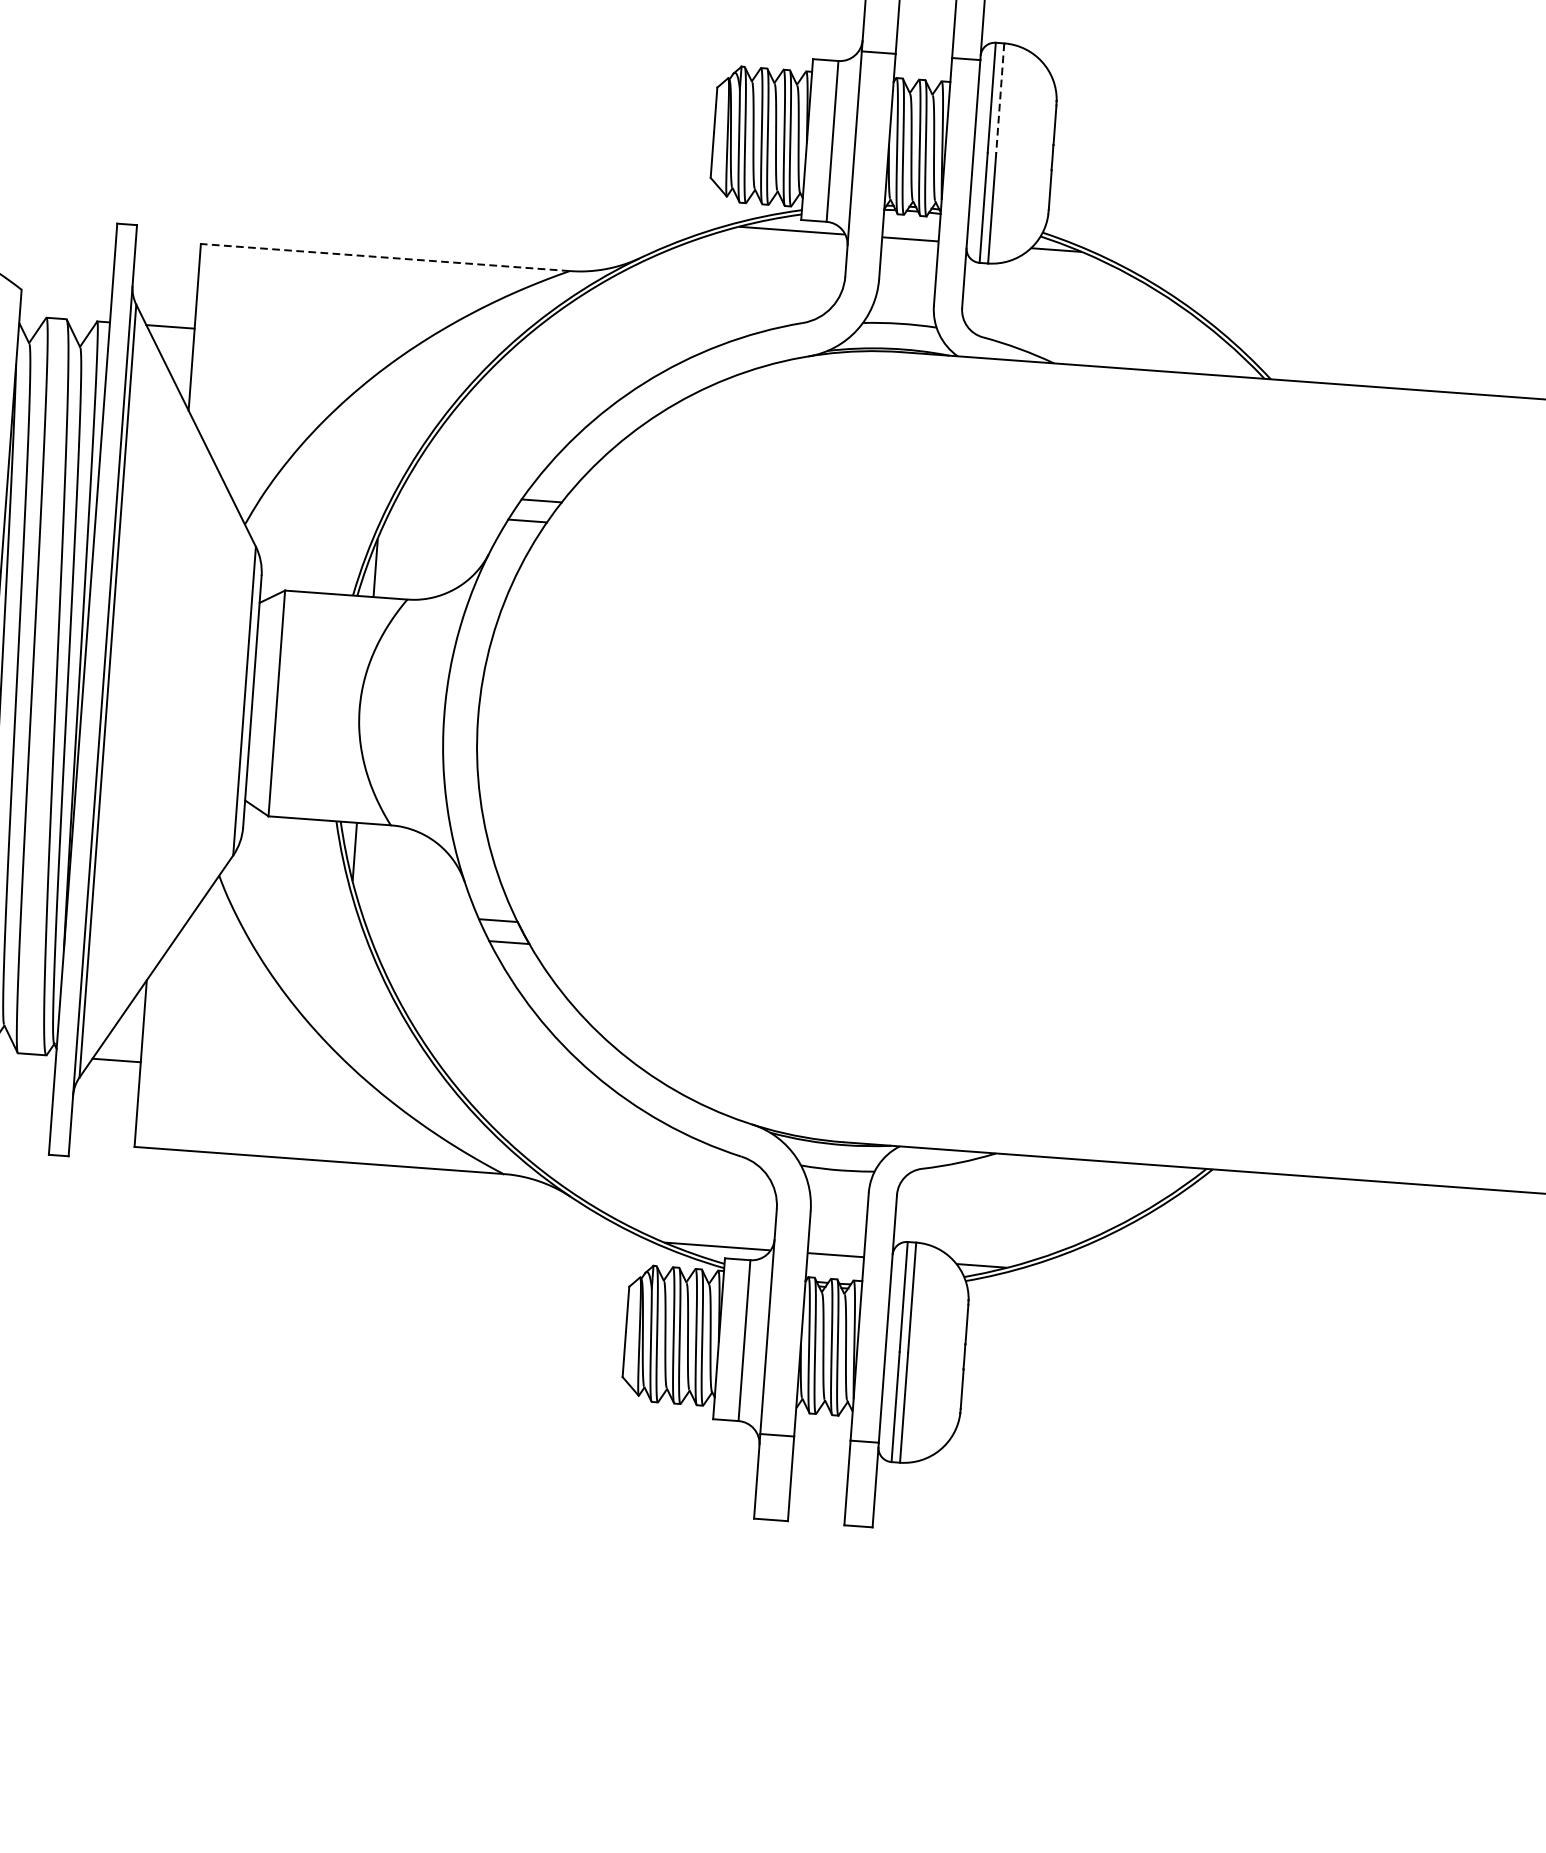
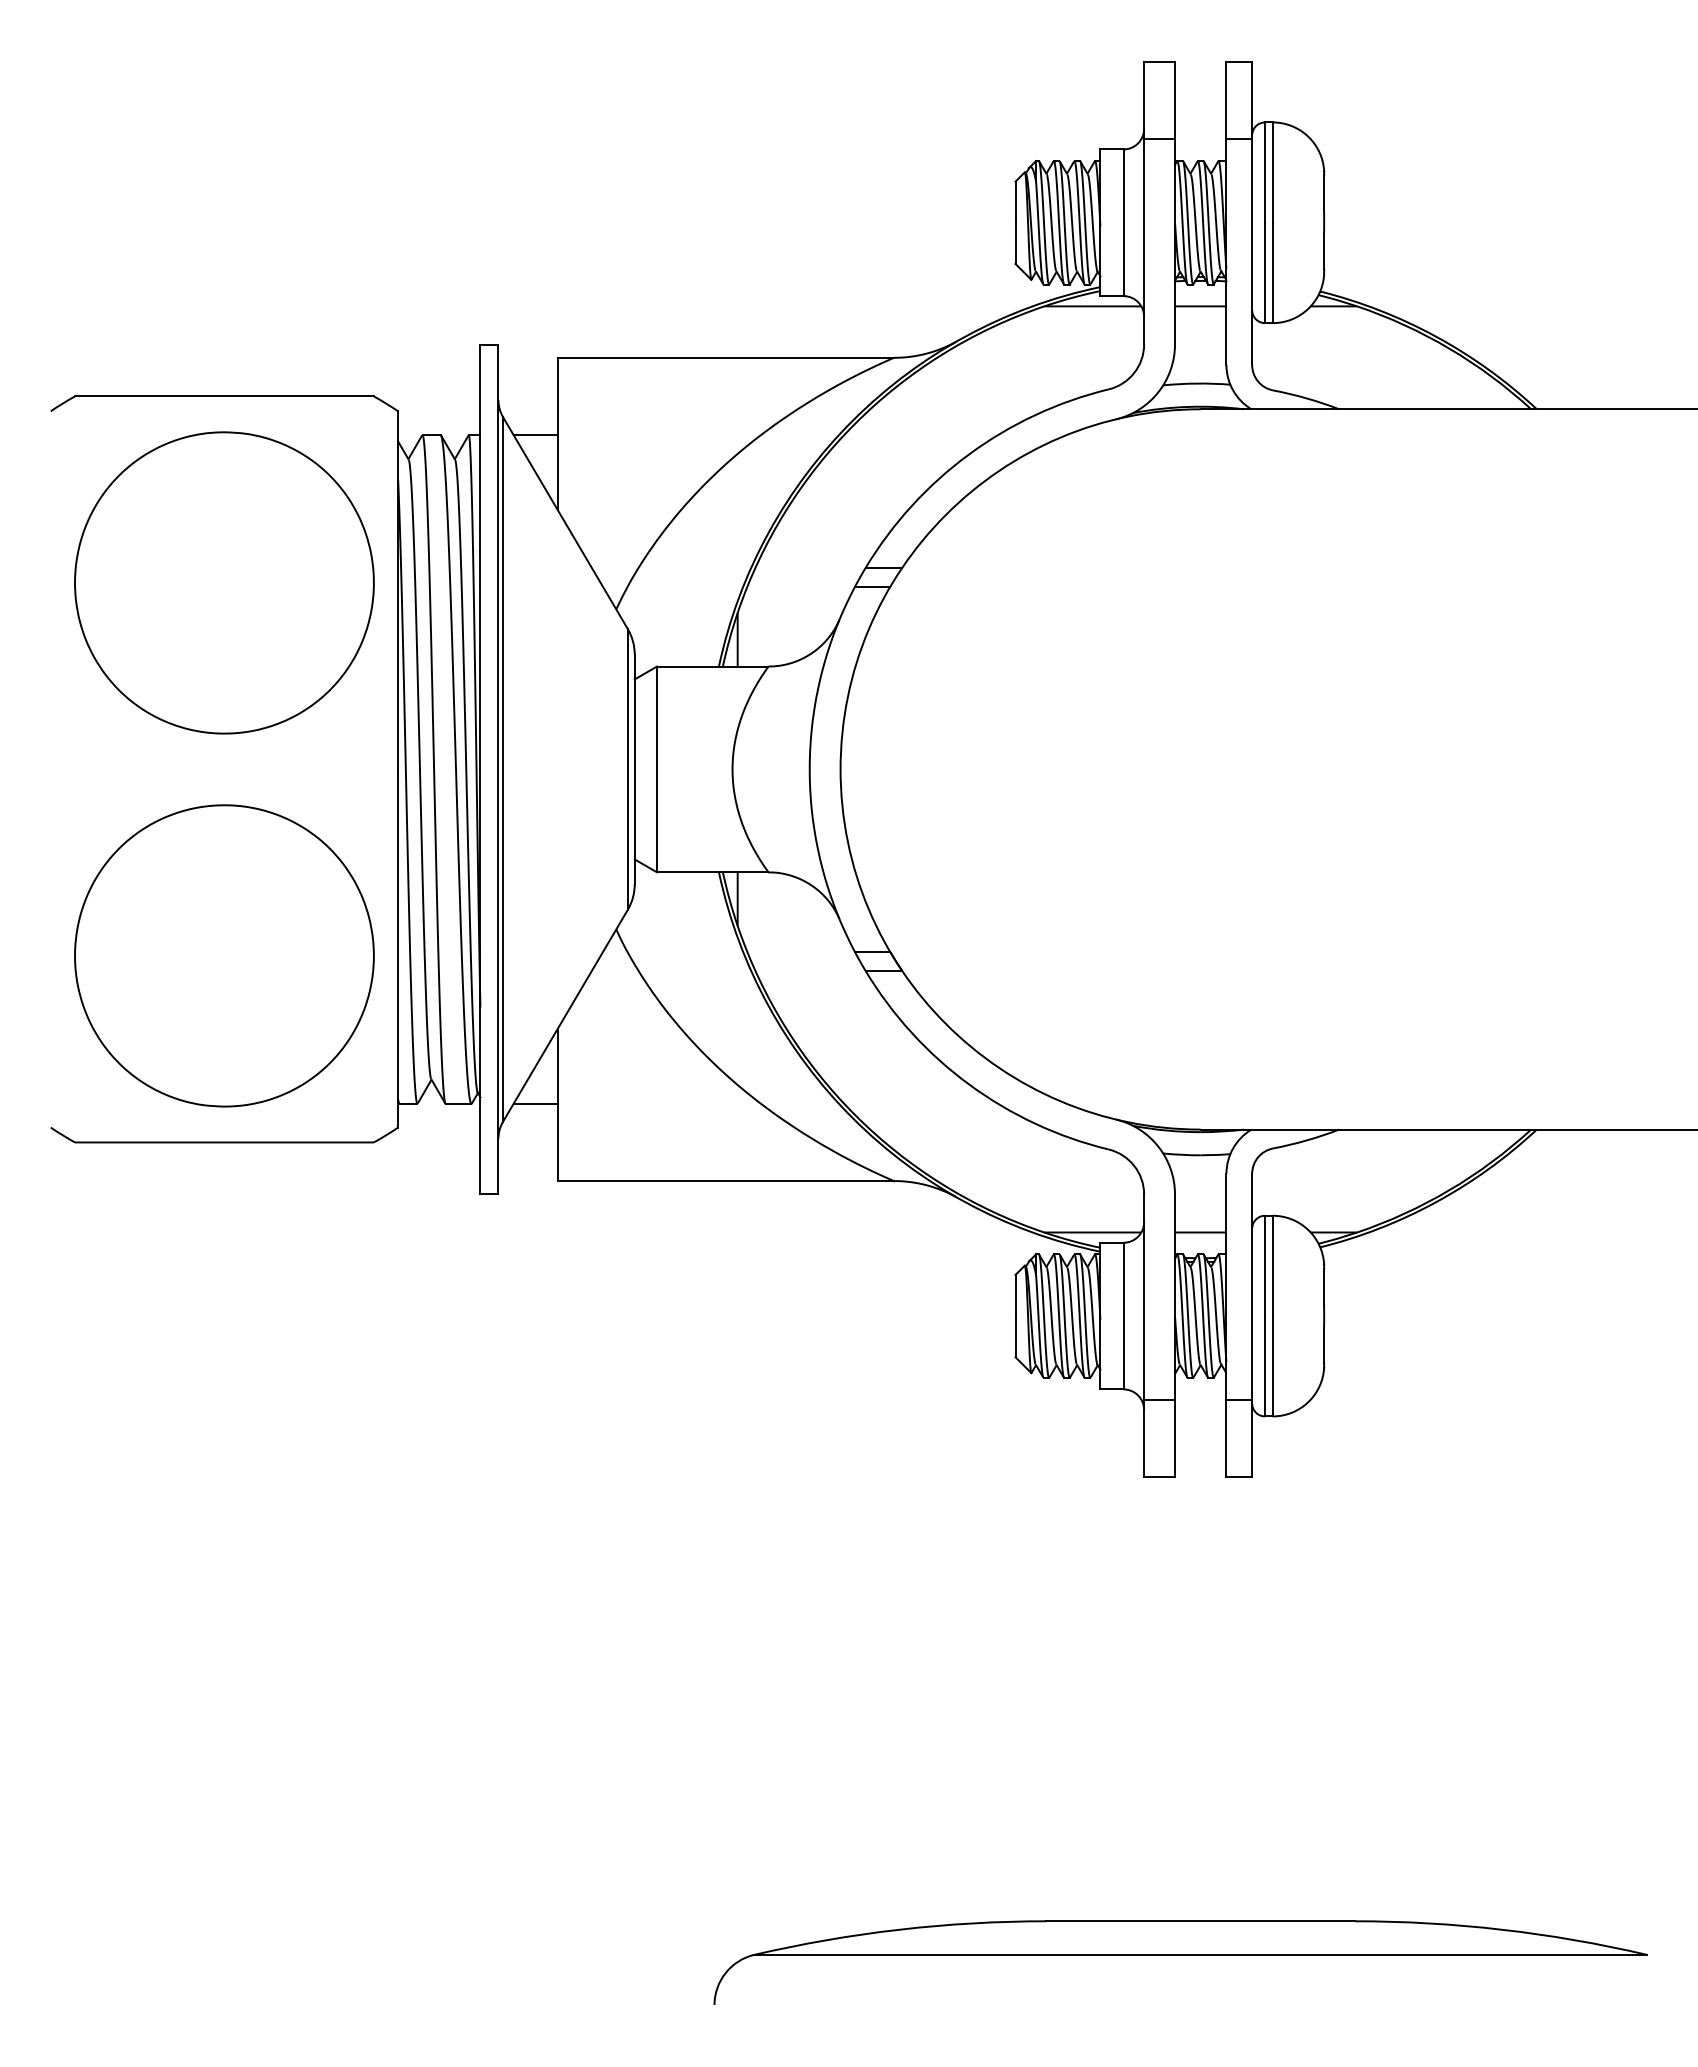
line: (999, 99) -> (1272, 173), dashed -> solid
line: (385, 257) -> (725, 357), dashed -> solid

